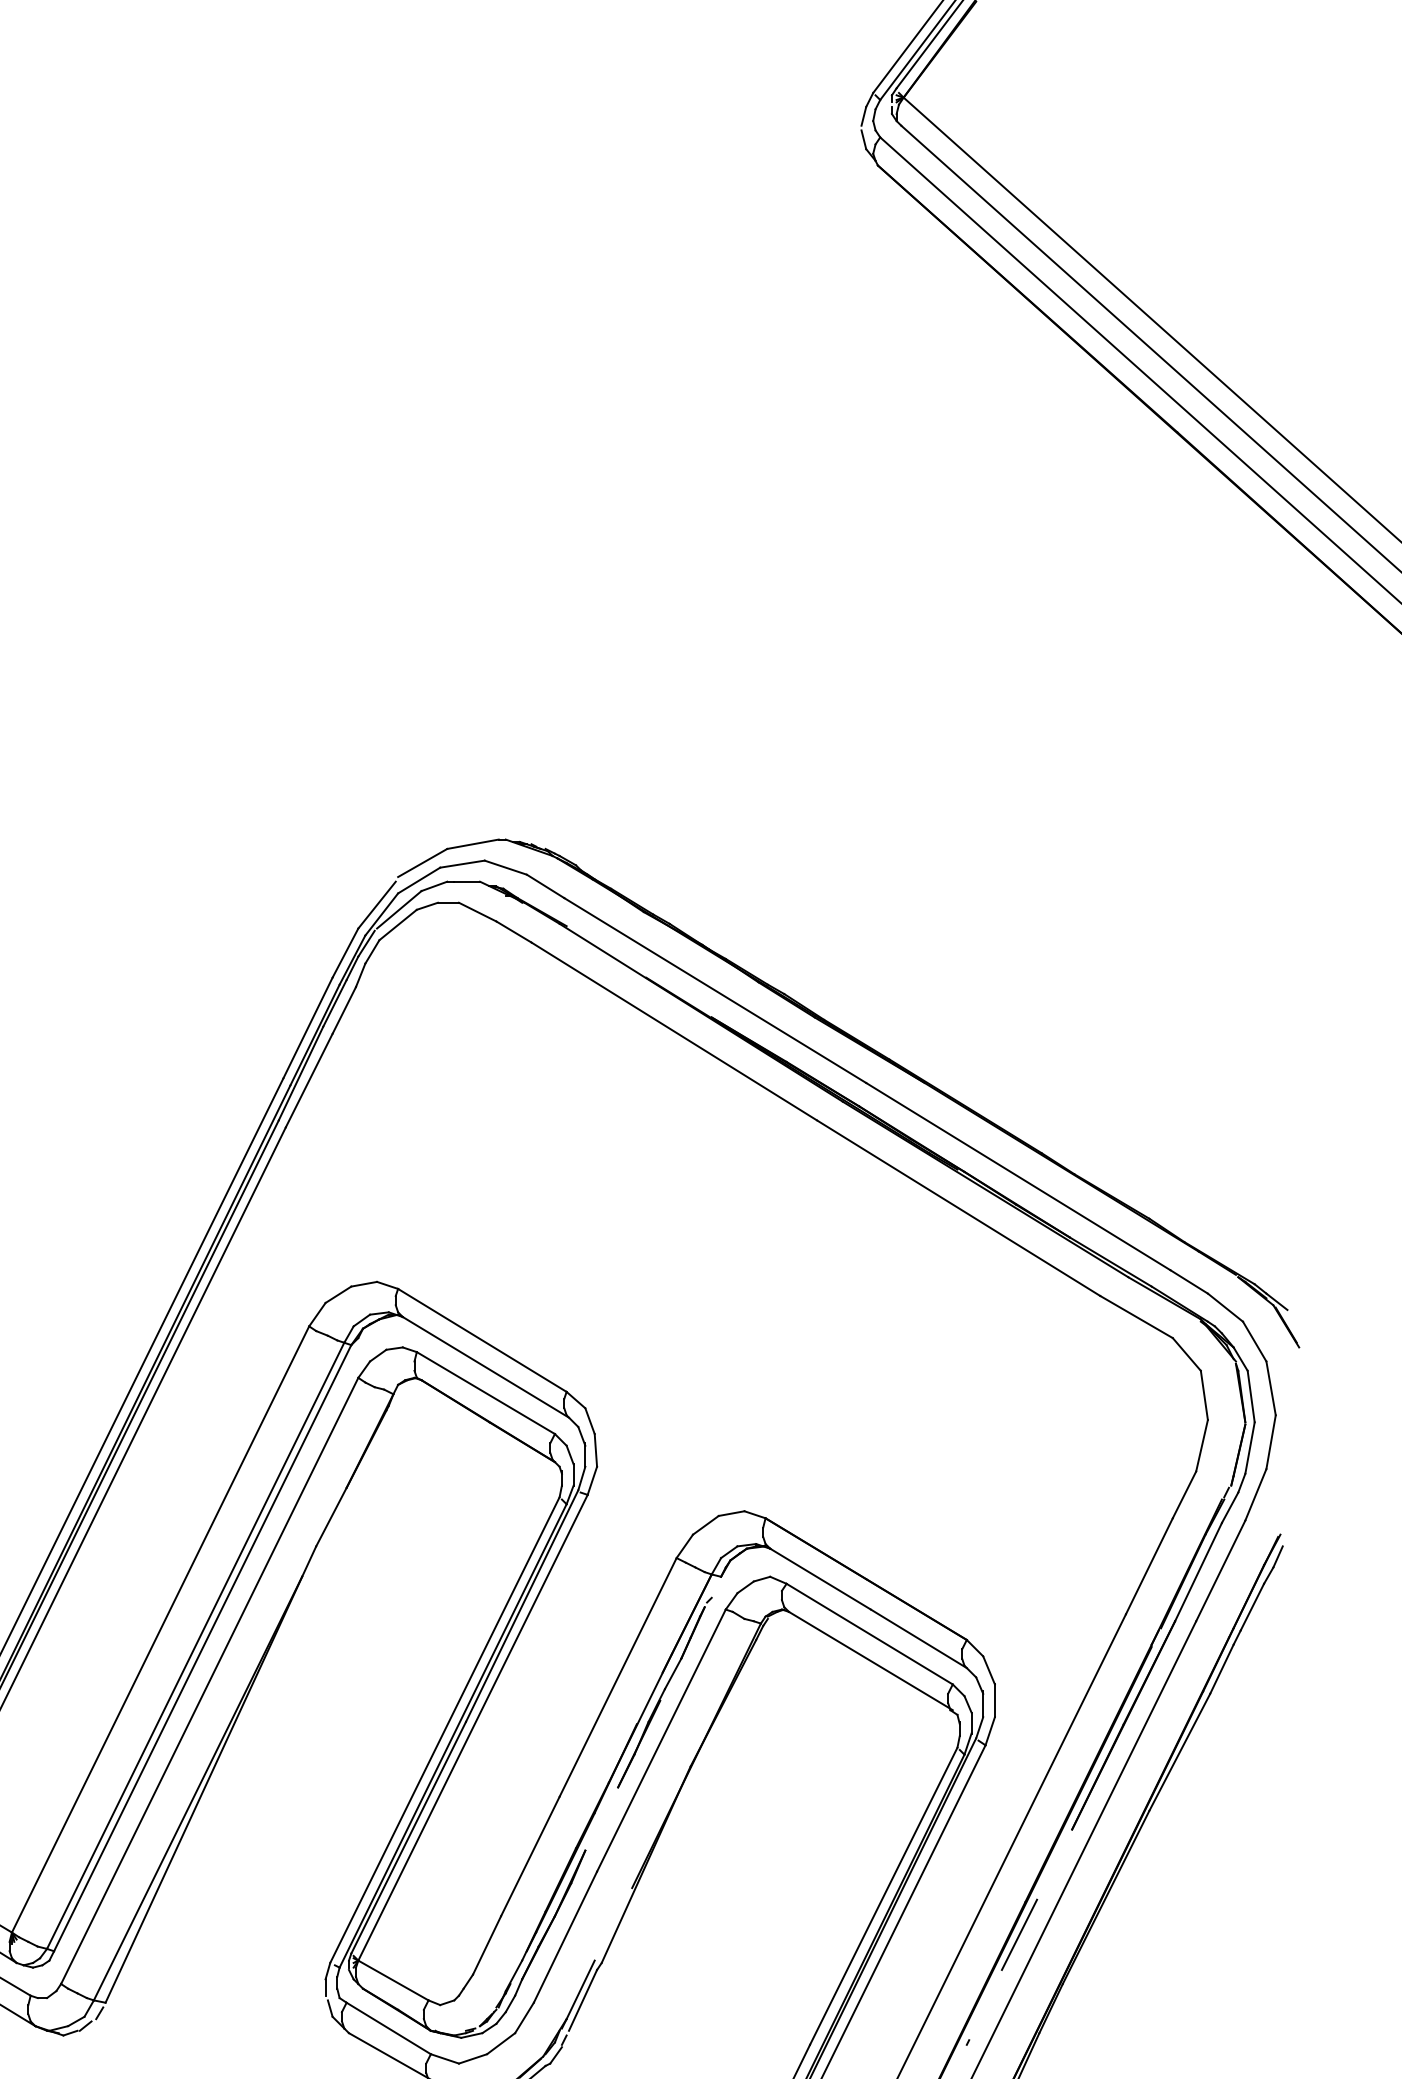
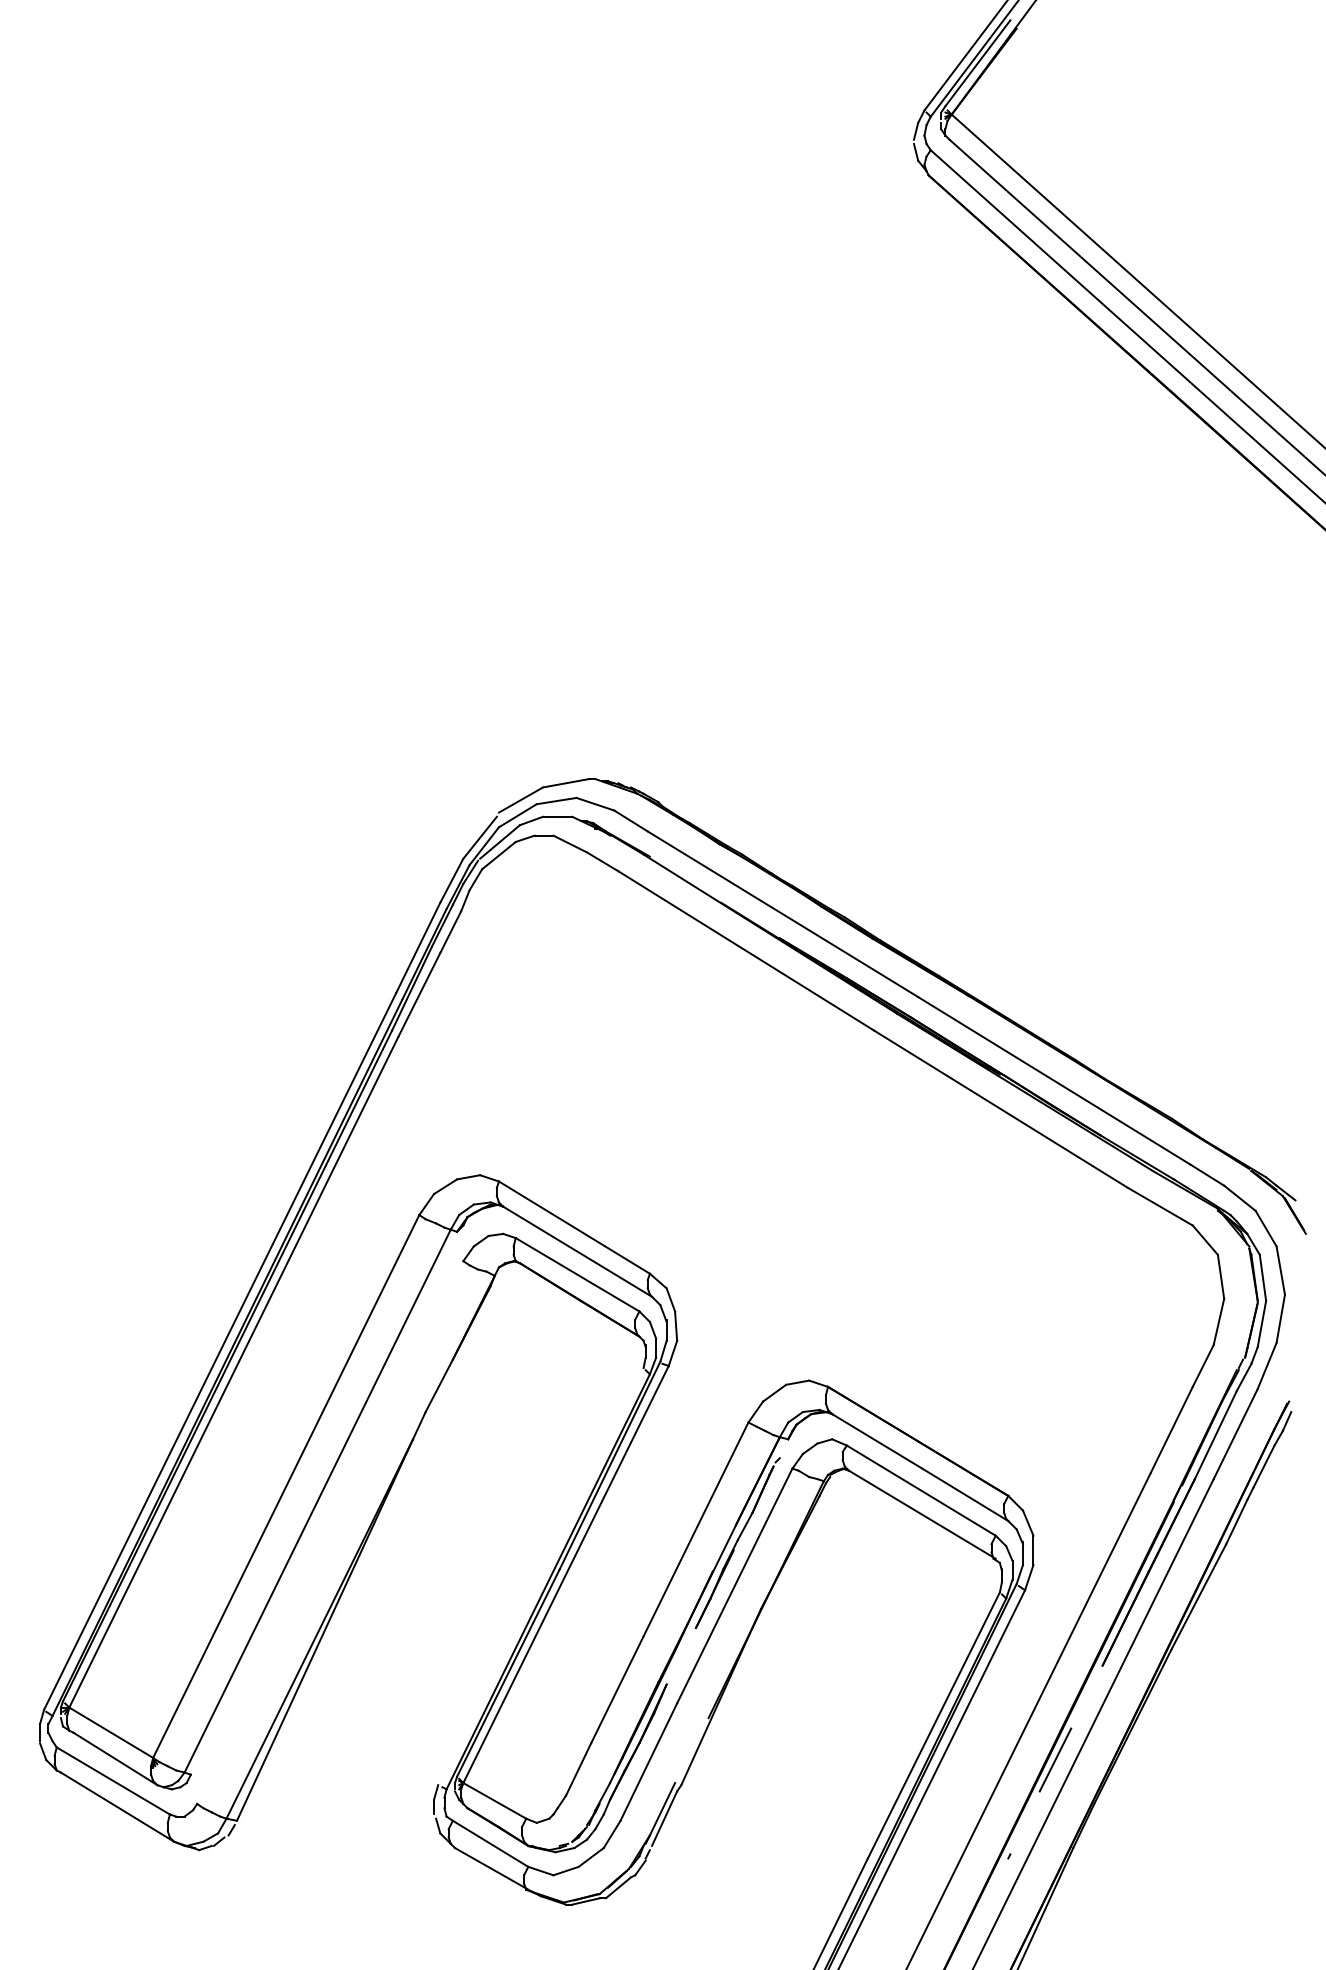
line: (202, 1647) -> (323, 1502), removed
line: (209, 1680) -> (330, 1532), removed
line: (444, 1729) -> (540, 1576), removed

